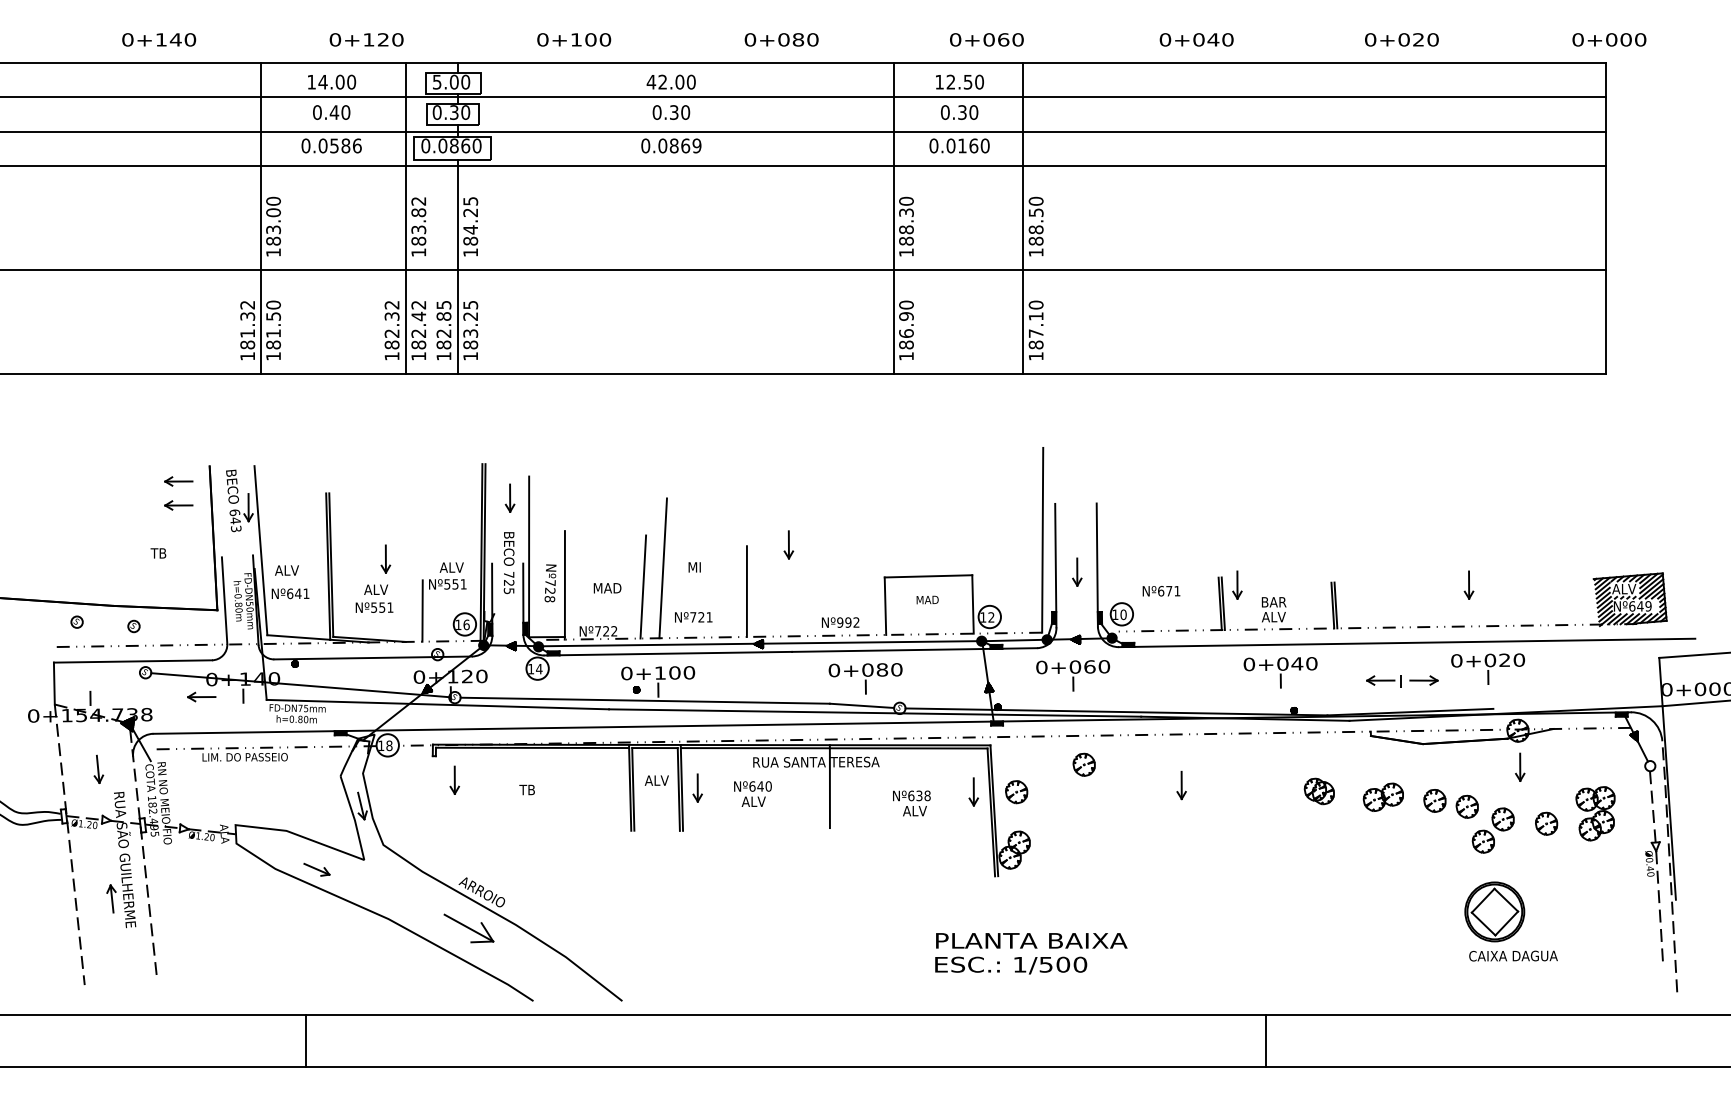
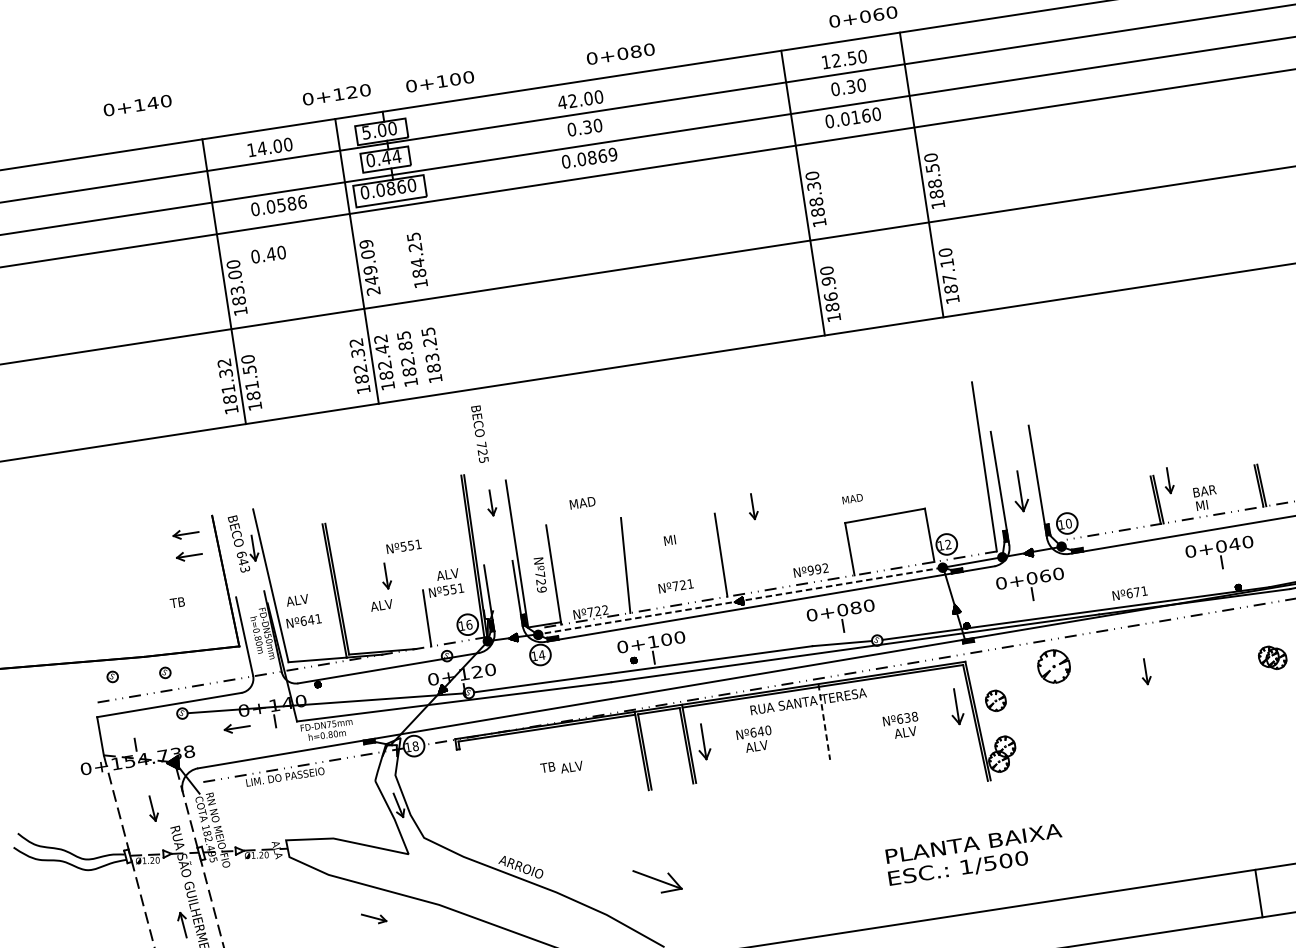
text: (159, 39) -> (137, 105), moved
text: (366, 39) -> (336, 94), moved
text: (574, 39) -> (440, 81), moved
text: (781, 39) -> (620, 53), moved
text: (331, 112) -> (268, 254), moved
text: (459, 112) -> (391, 157), 0.30 -> 0.44
text: (418, 226) -> (369, 267), 183.82 -> 249.09
line: (457, 266) -> (410, 298), removed
text: (508, 563) -> (479, 434), moved
line: (662, 568) -> (640, 545), removed
part: (1077, 571) -> (1020, 490), size x1.6
text: (607, 588) -> (582, 503), moved
text: (1161, 591) -> (1130, 593), moved
text: (549, 599) -> (541, 590), Nº728 -> Nº729
text: (927, 599) -> (852, 498), moved
text: (374, 607) -> (403, 546), moved
text: (1273, 617) -> (1206, 505), ALV -> MI
line: (759, 643) -> (739, 600), solid -> dashed
part: (1083, 764) -> (1053, 666), size x1.6
part: (454, 779) -> (479, 767), removed
text: (656, 780) -> (571, 767), moved
part: (697, 787) -> (703, 741), size x1.4
line: (829, 787) -> (824, 722), solid -> dashed
part: (973, 791) -> (956, 706), size x1.4
part: (316, 869) -> (373, 918), moved
part: (468, 928) -> (657, 880), moved
text: (1031, 953) -> (975, 855), moved

